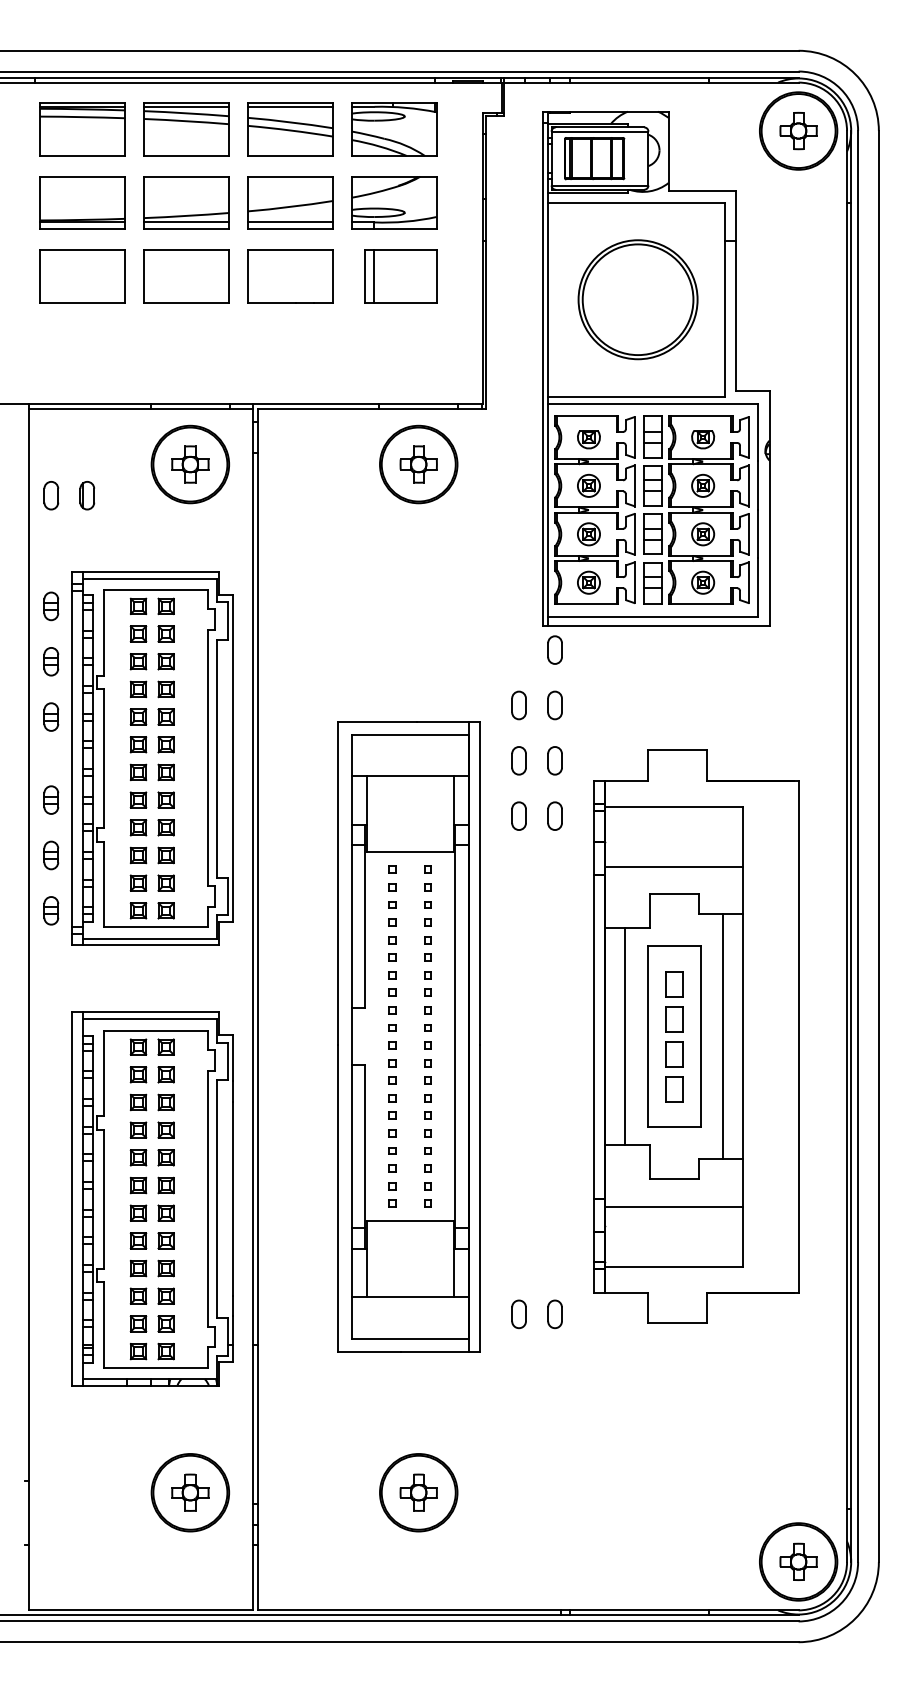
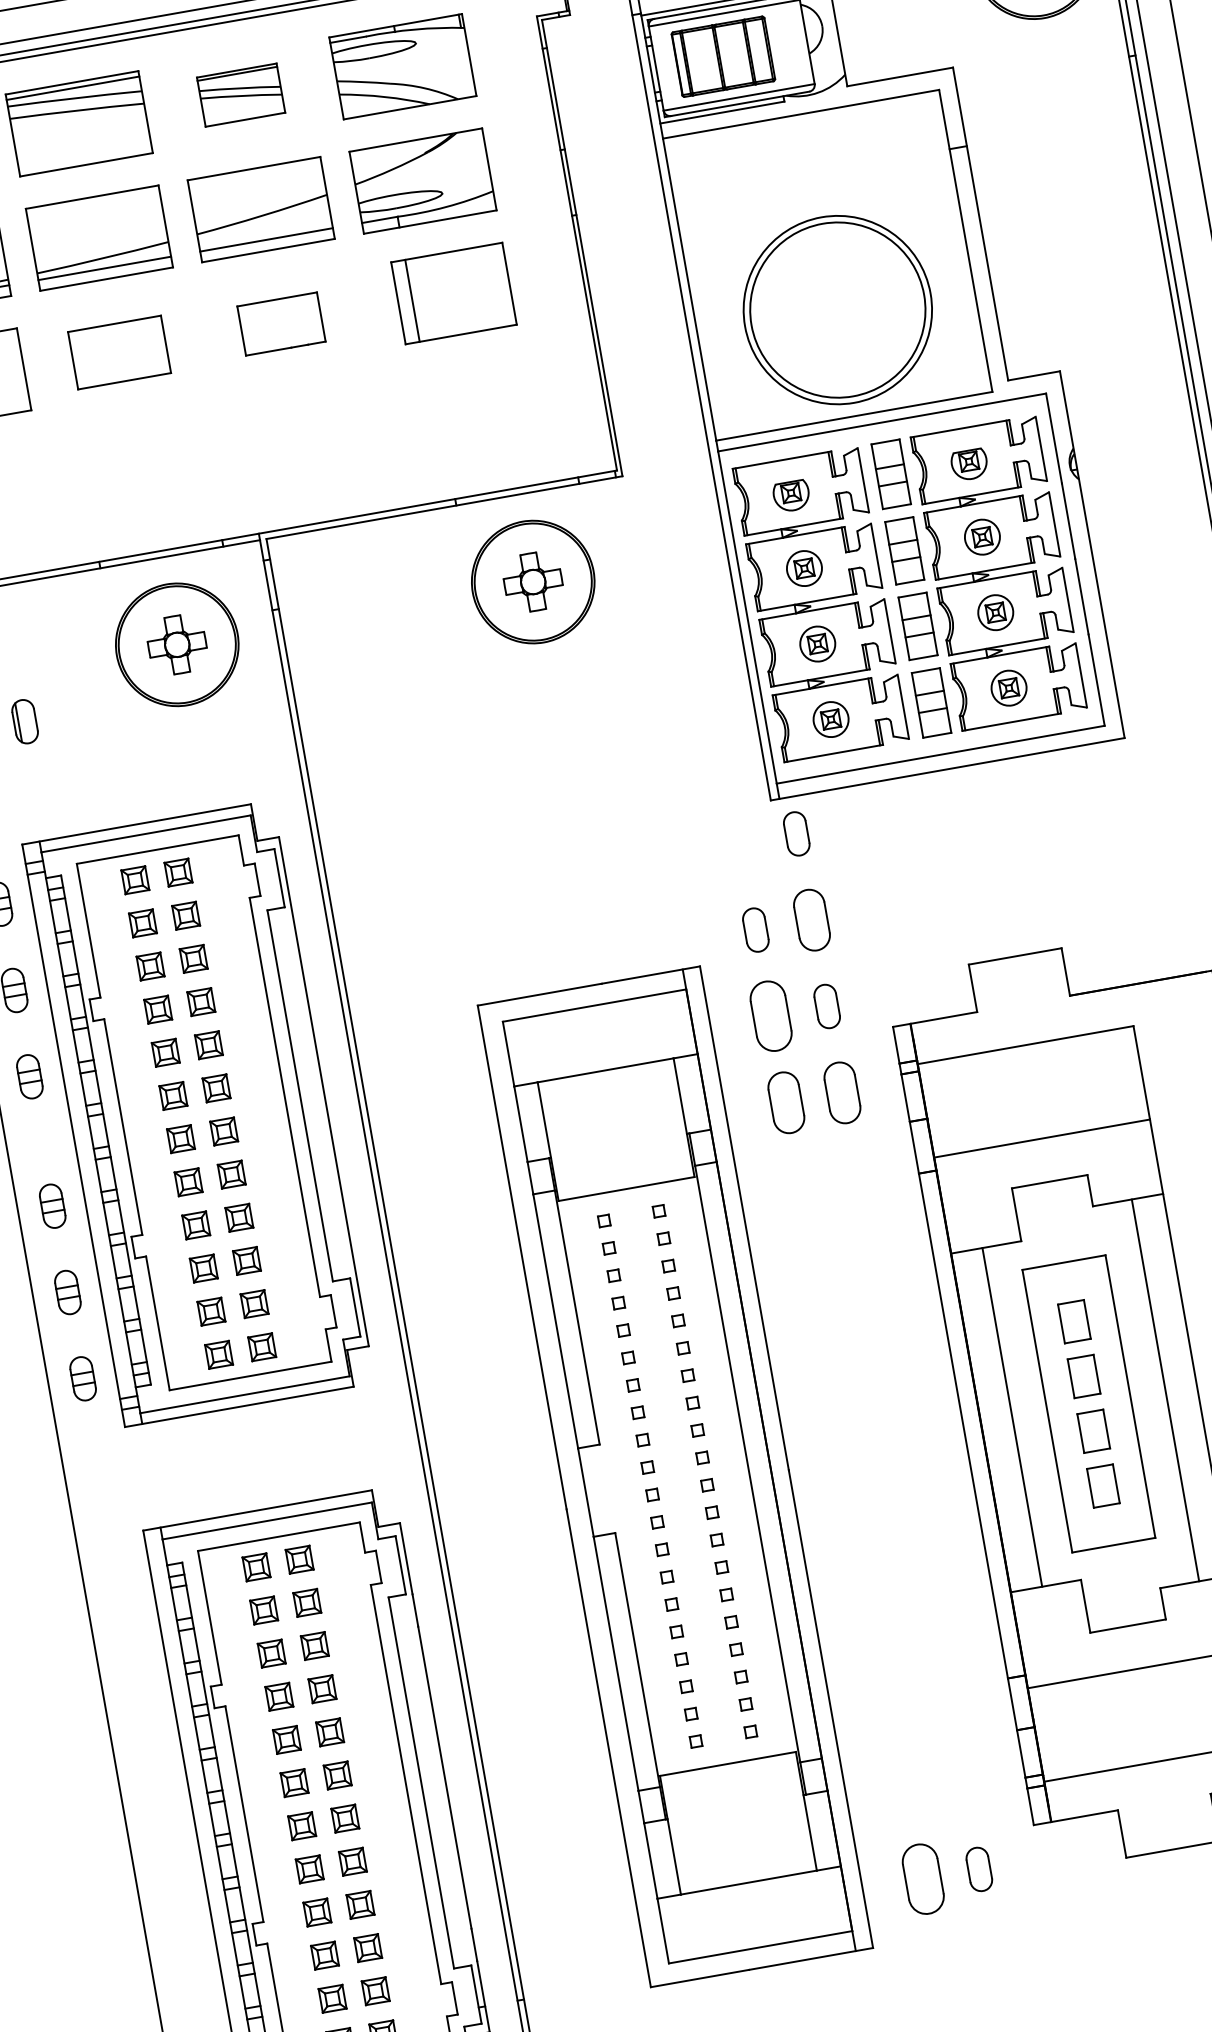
part: (290, 129) -> (241, 95), size x0.6
part: (186, 276) -> (119, 352), size x0.7
part: (290, 276) -> (281, 324), size x0.6
part: (637, 299) -> (836, 309), moved
part: (554, 705) -> (811, 920), size x1.4
part: (518, 760) -> (770, 1016), size x1.6
part: (518, 815) -> (785, 1101), size x1.4
part: (554, 815) -> (841, 1091), size x1.4
part: (518, 1314) -> (922, 1879), size x1.6

